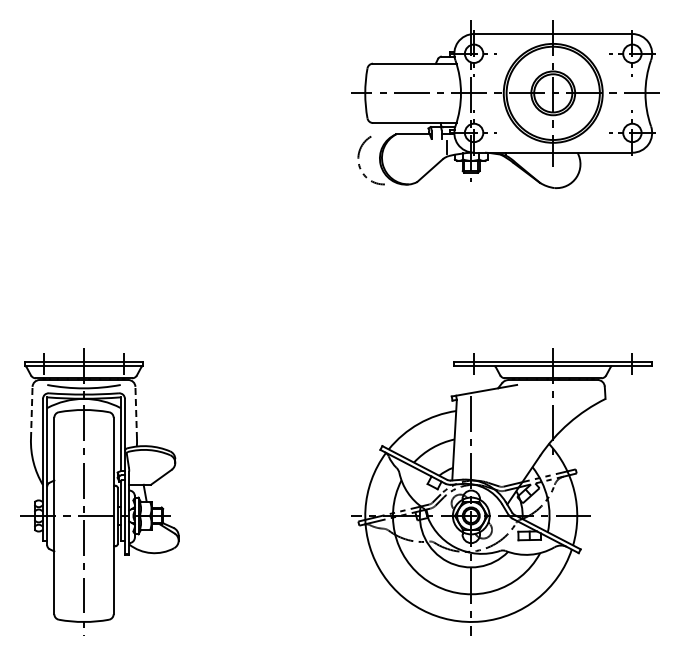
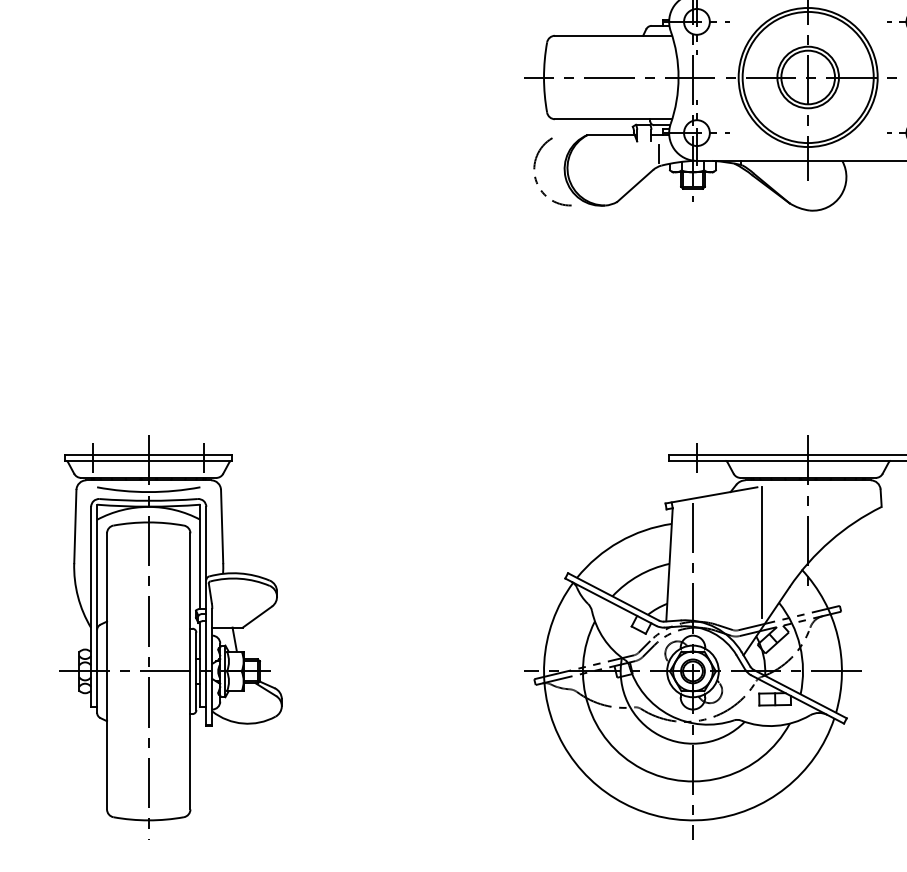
line: (31, 412) -> (74, 525), dashed -> solid
line: (136, 412) -> (222, 525), dashed -> solid
line: (520, 431) -> (762, 552), added

